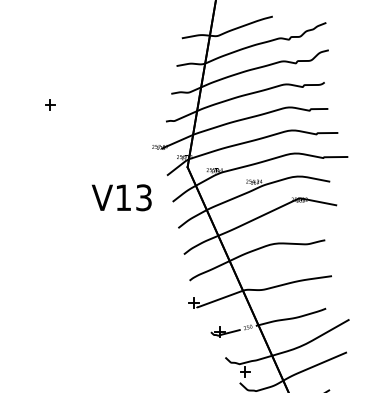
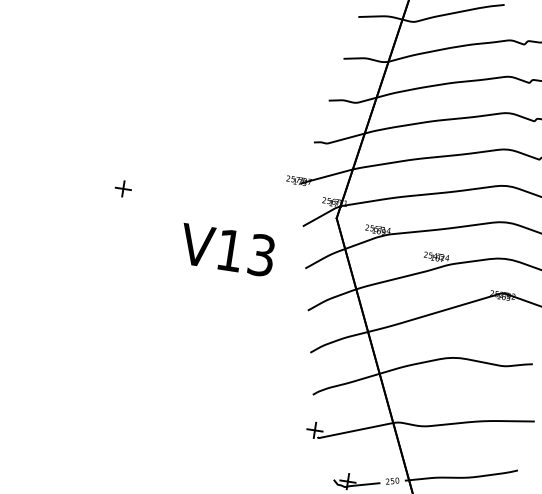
part: (50, 104) -> (123, 187), moved

